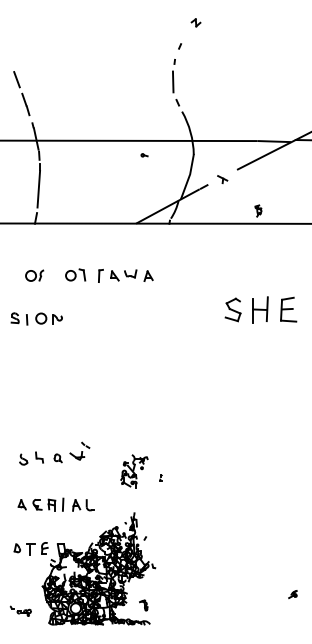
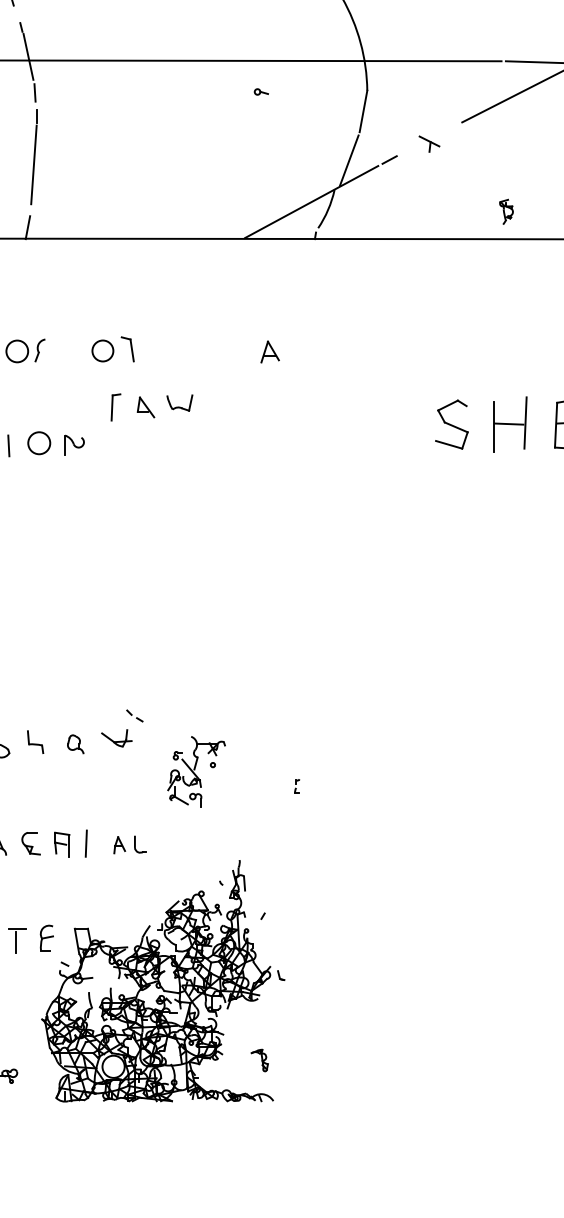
part: (117, 275) -> (151, 406), moved
part: (134, 471) -> (196, 772), moved
part: (83, 505) -> (130, 845), size x0.7

